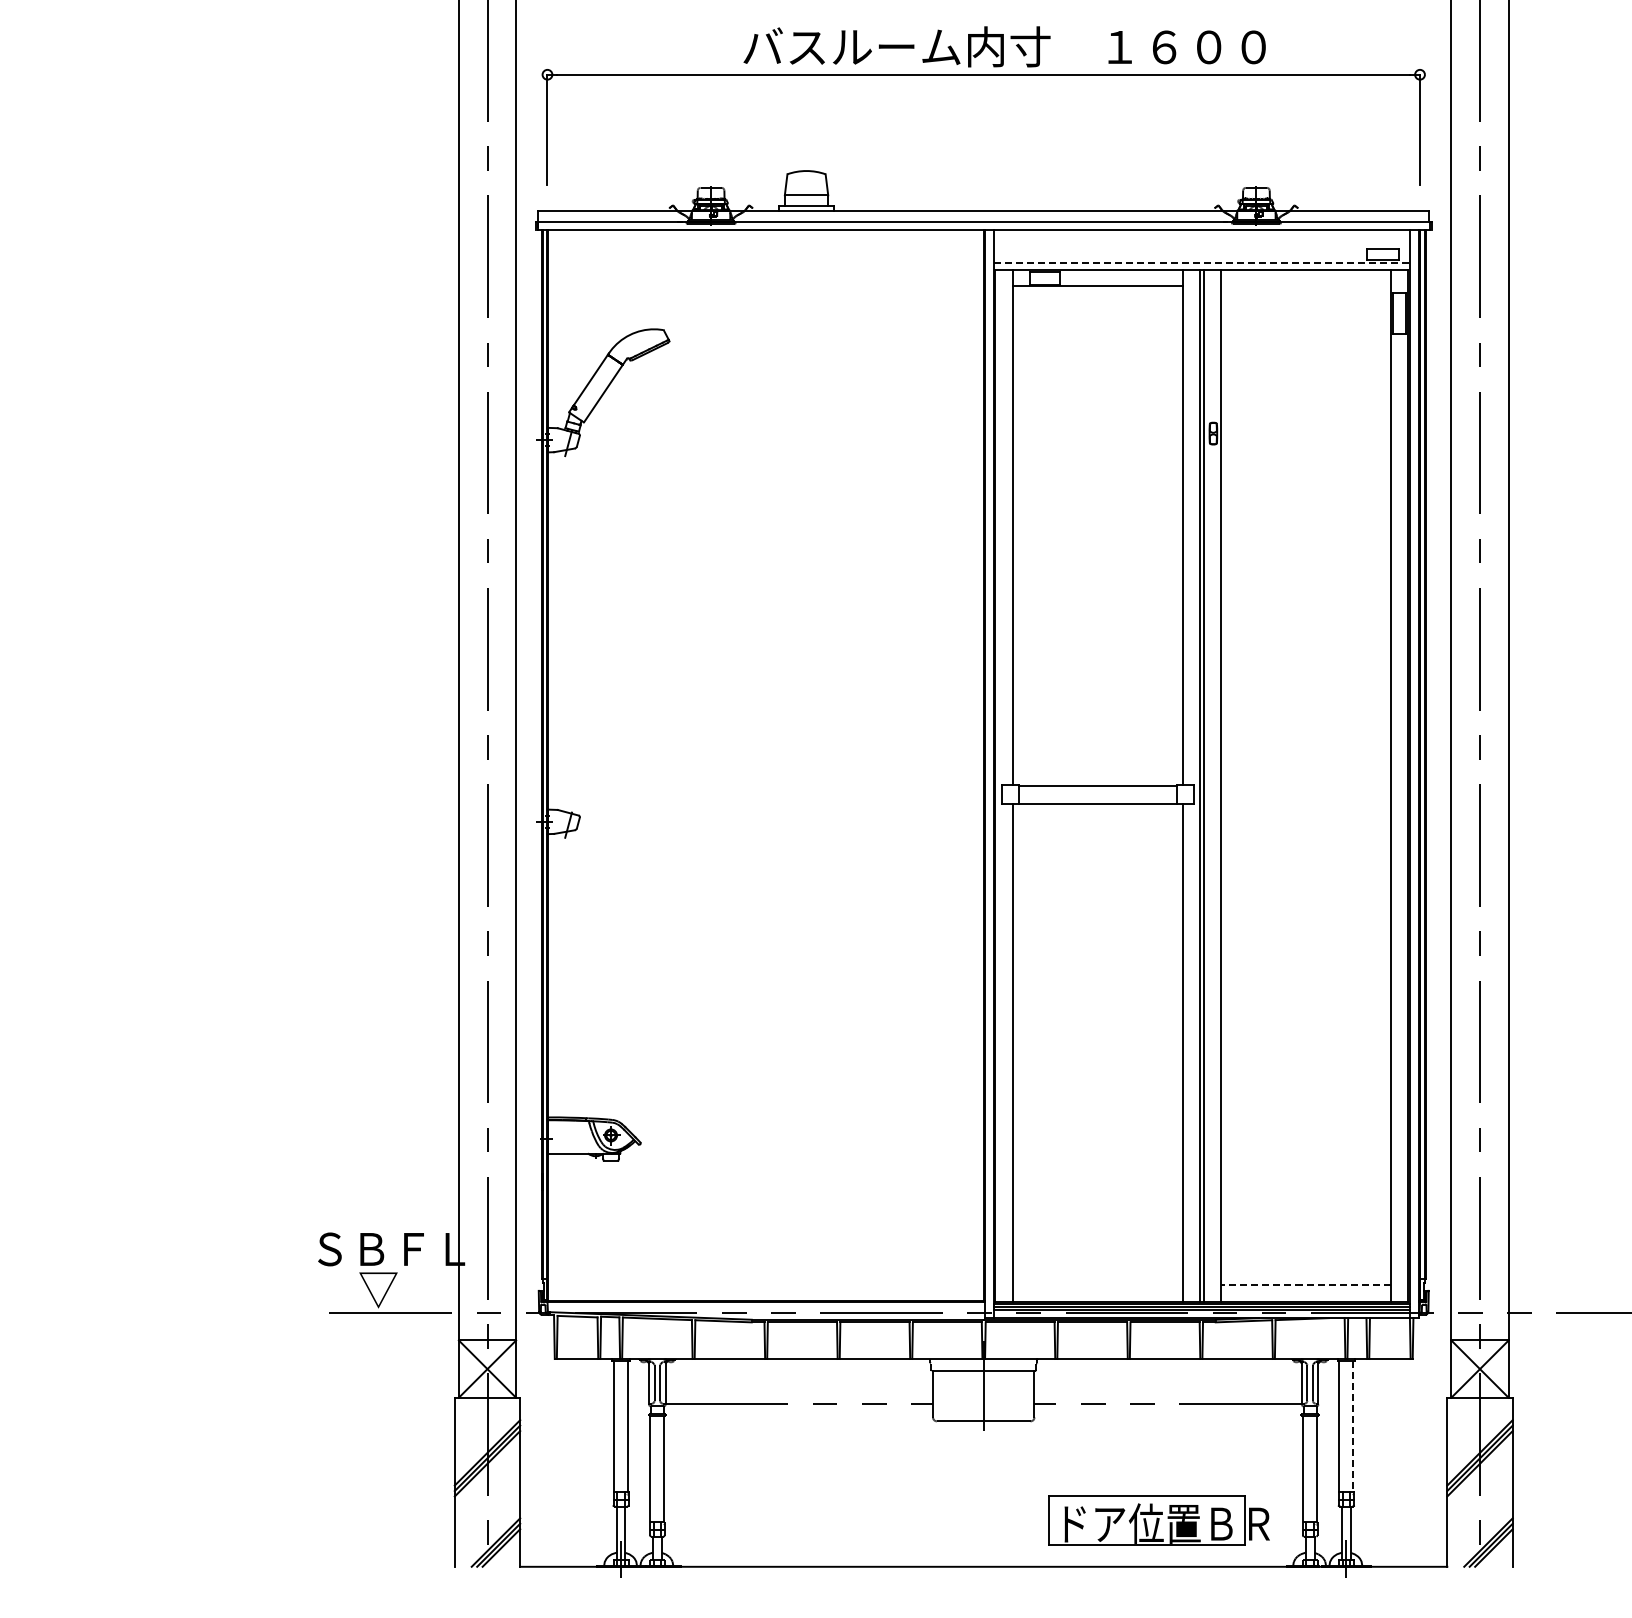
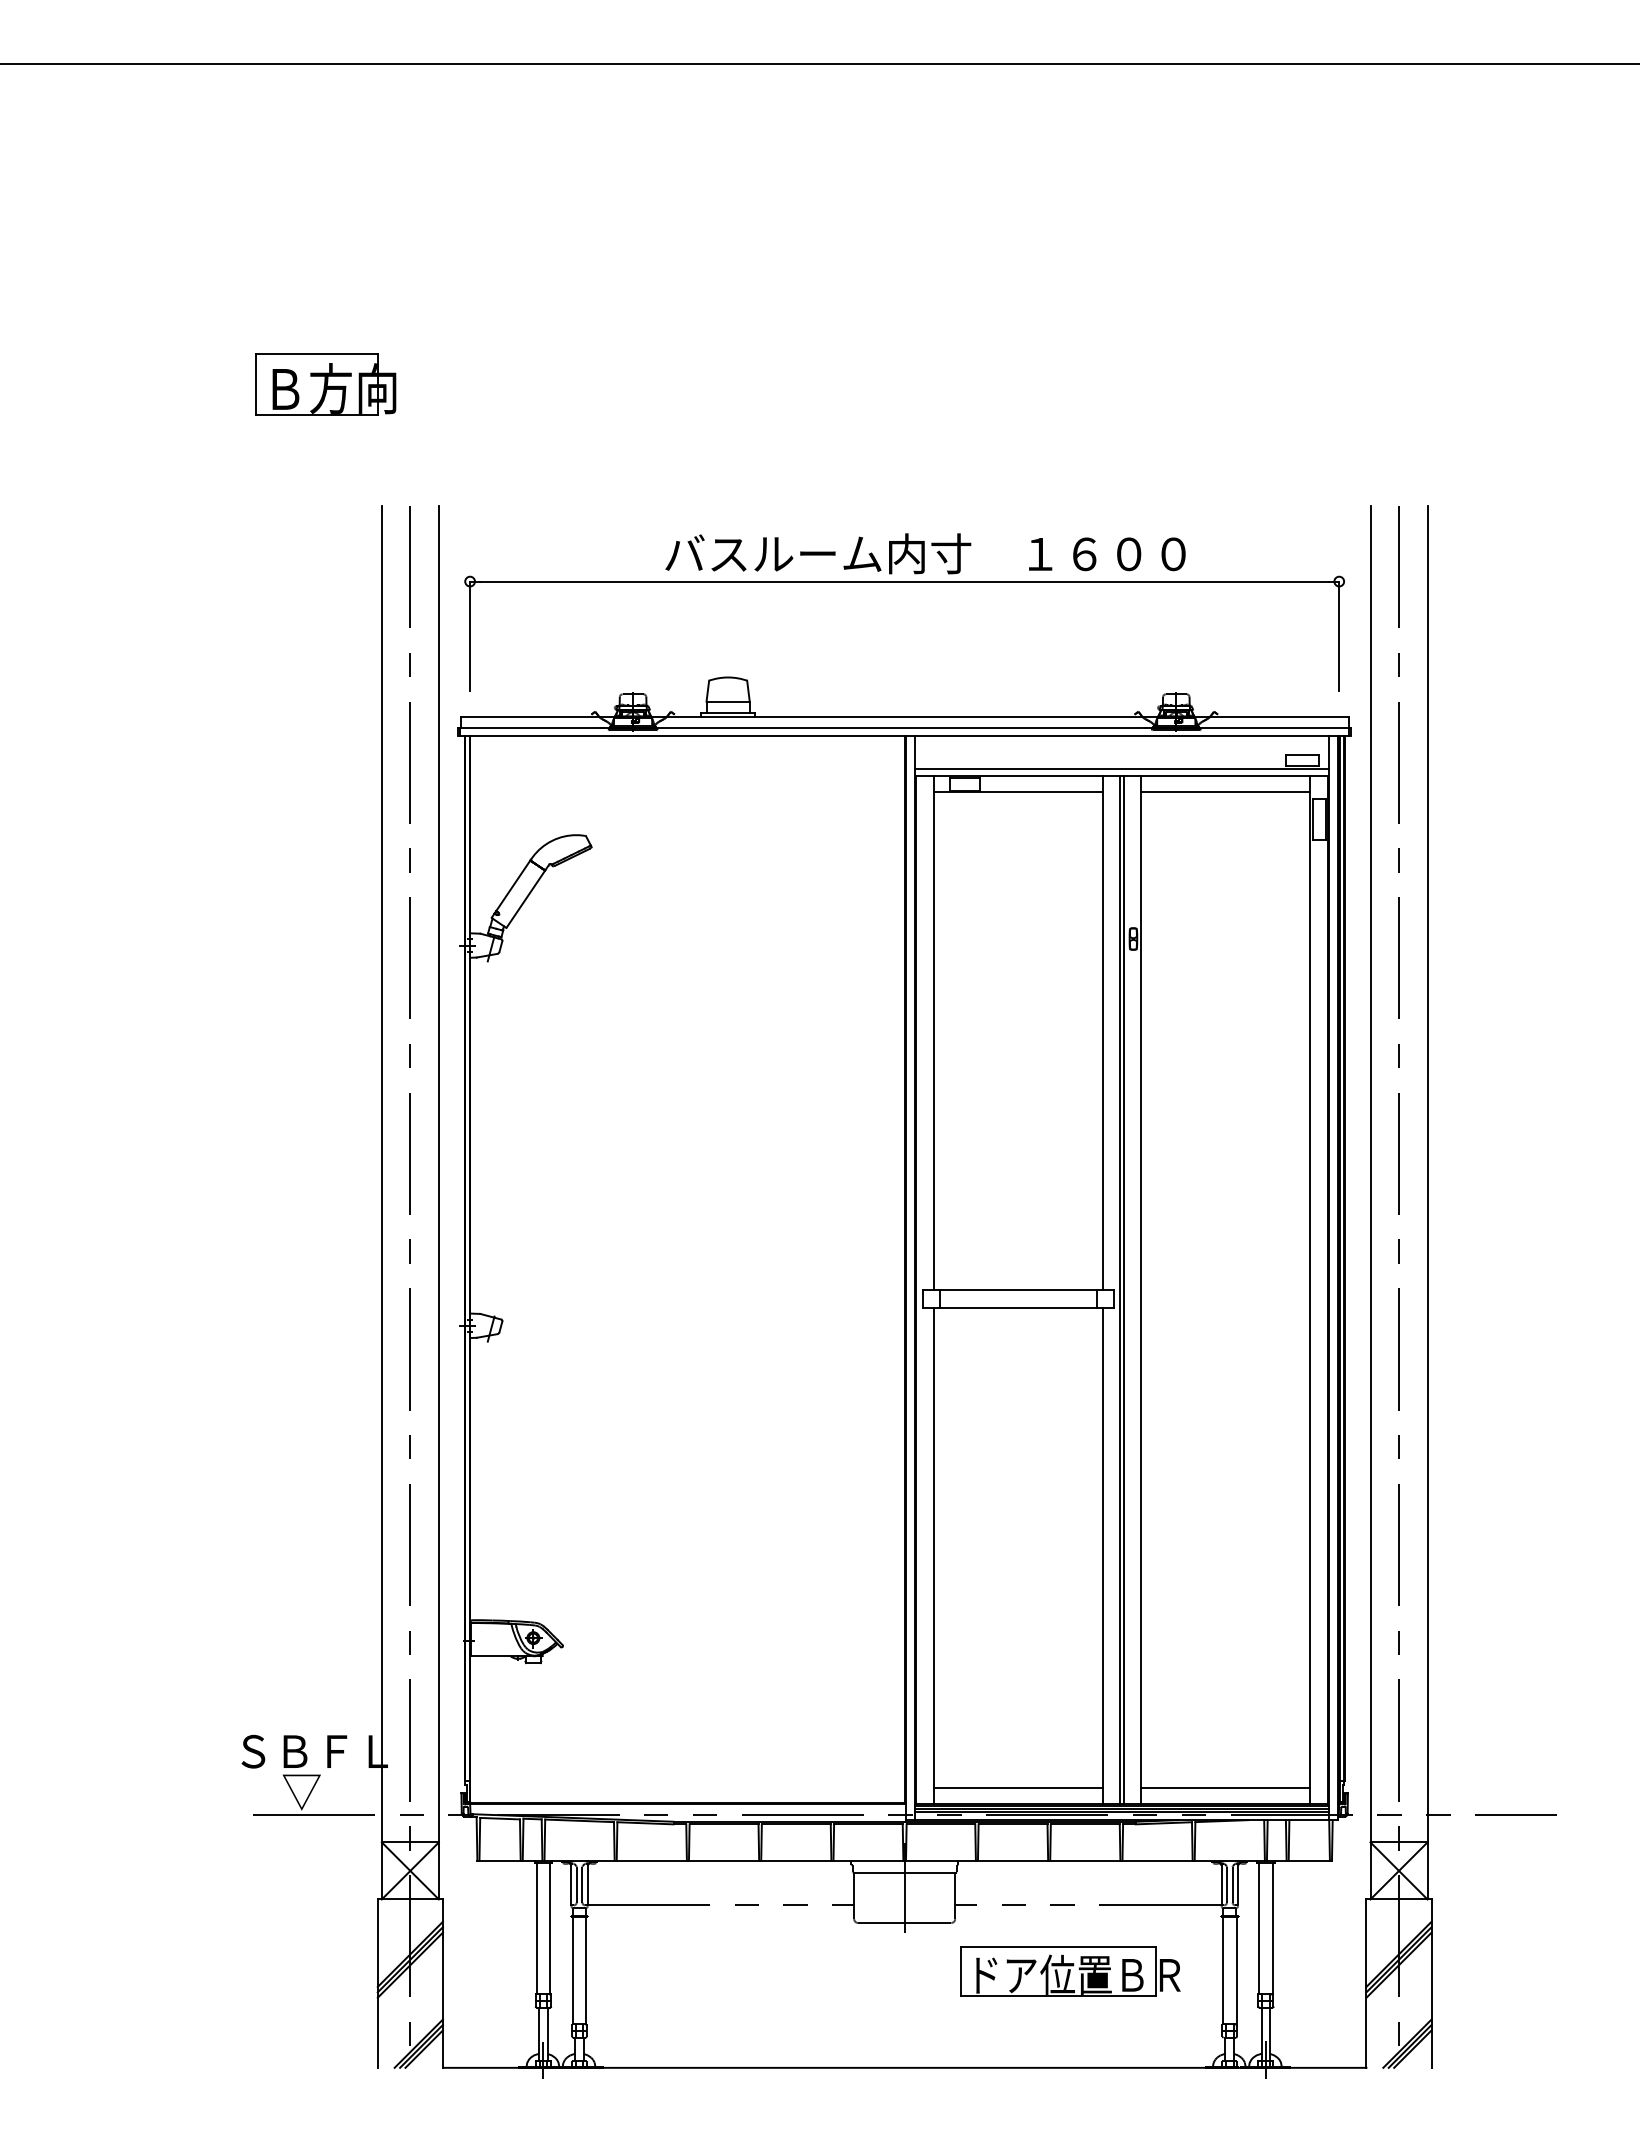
line: (1202, 263) -> (1122, 769), dashed -> solid
line: (1305, 286) -> (1225, 792), added
line: (1097, 1285) -> (1017, 1787), added
line: (1305, 1285) -> (1225, 1787), dashed -> solid
line: (1353, 1426) -> (1272, 1928), dashed -> solid
part: (1159, 1520) -> (1070, 1971), moved

